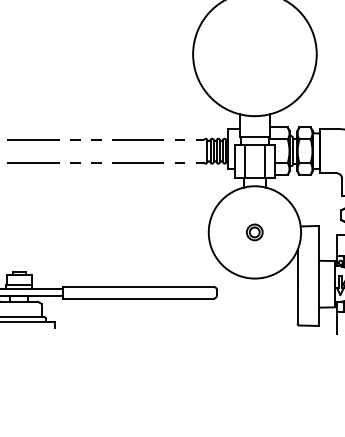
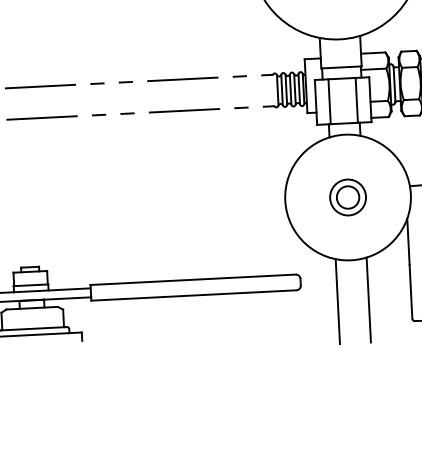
part: (254, 232) -> (347, 197), size x1.67
line: (243, 308) -> (337, 301), added
line: (266, 308) -> (369, 300), added

